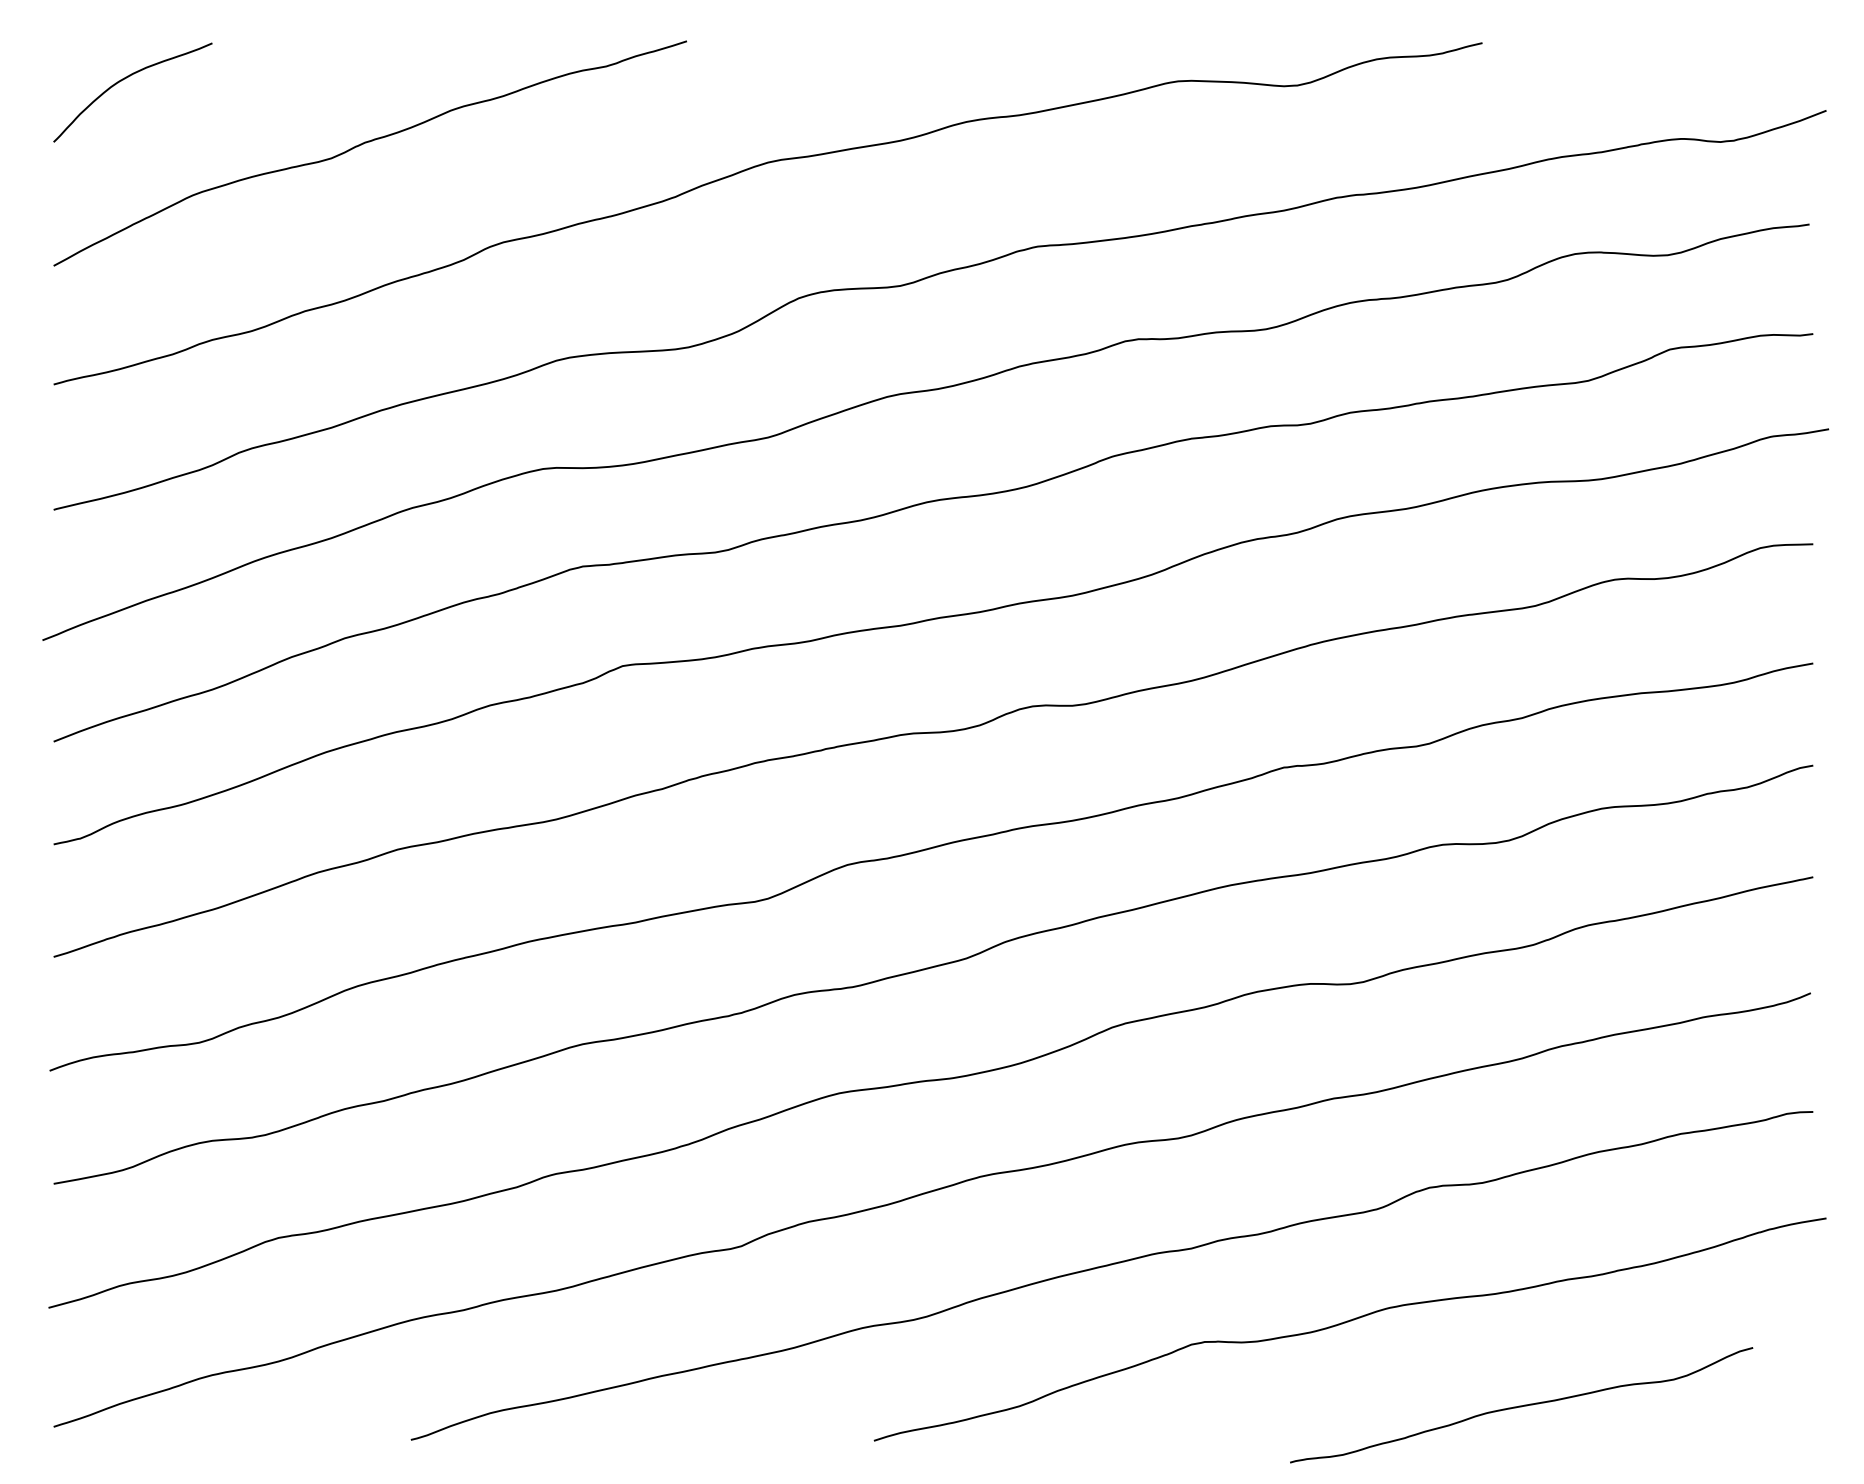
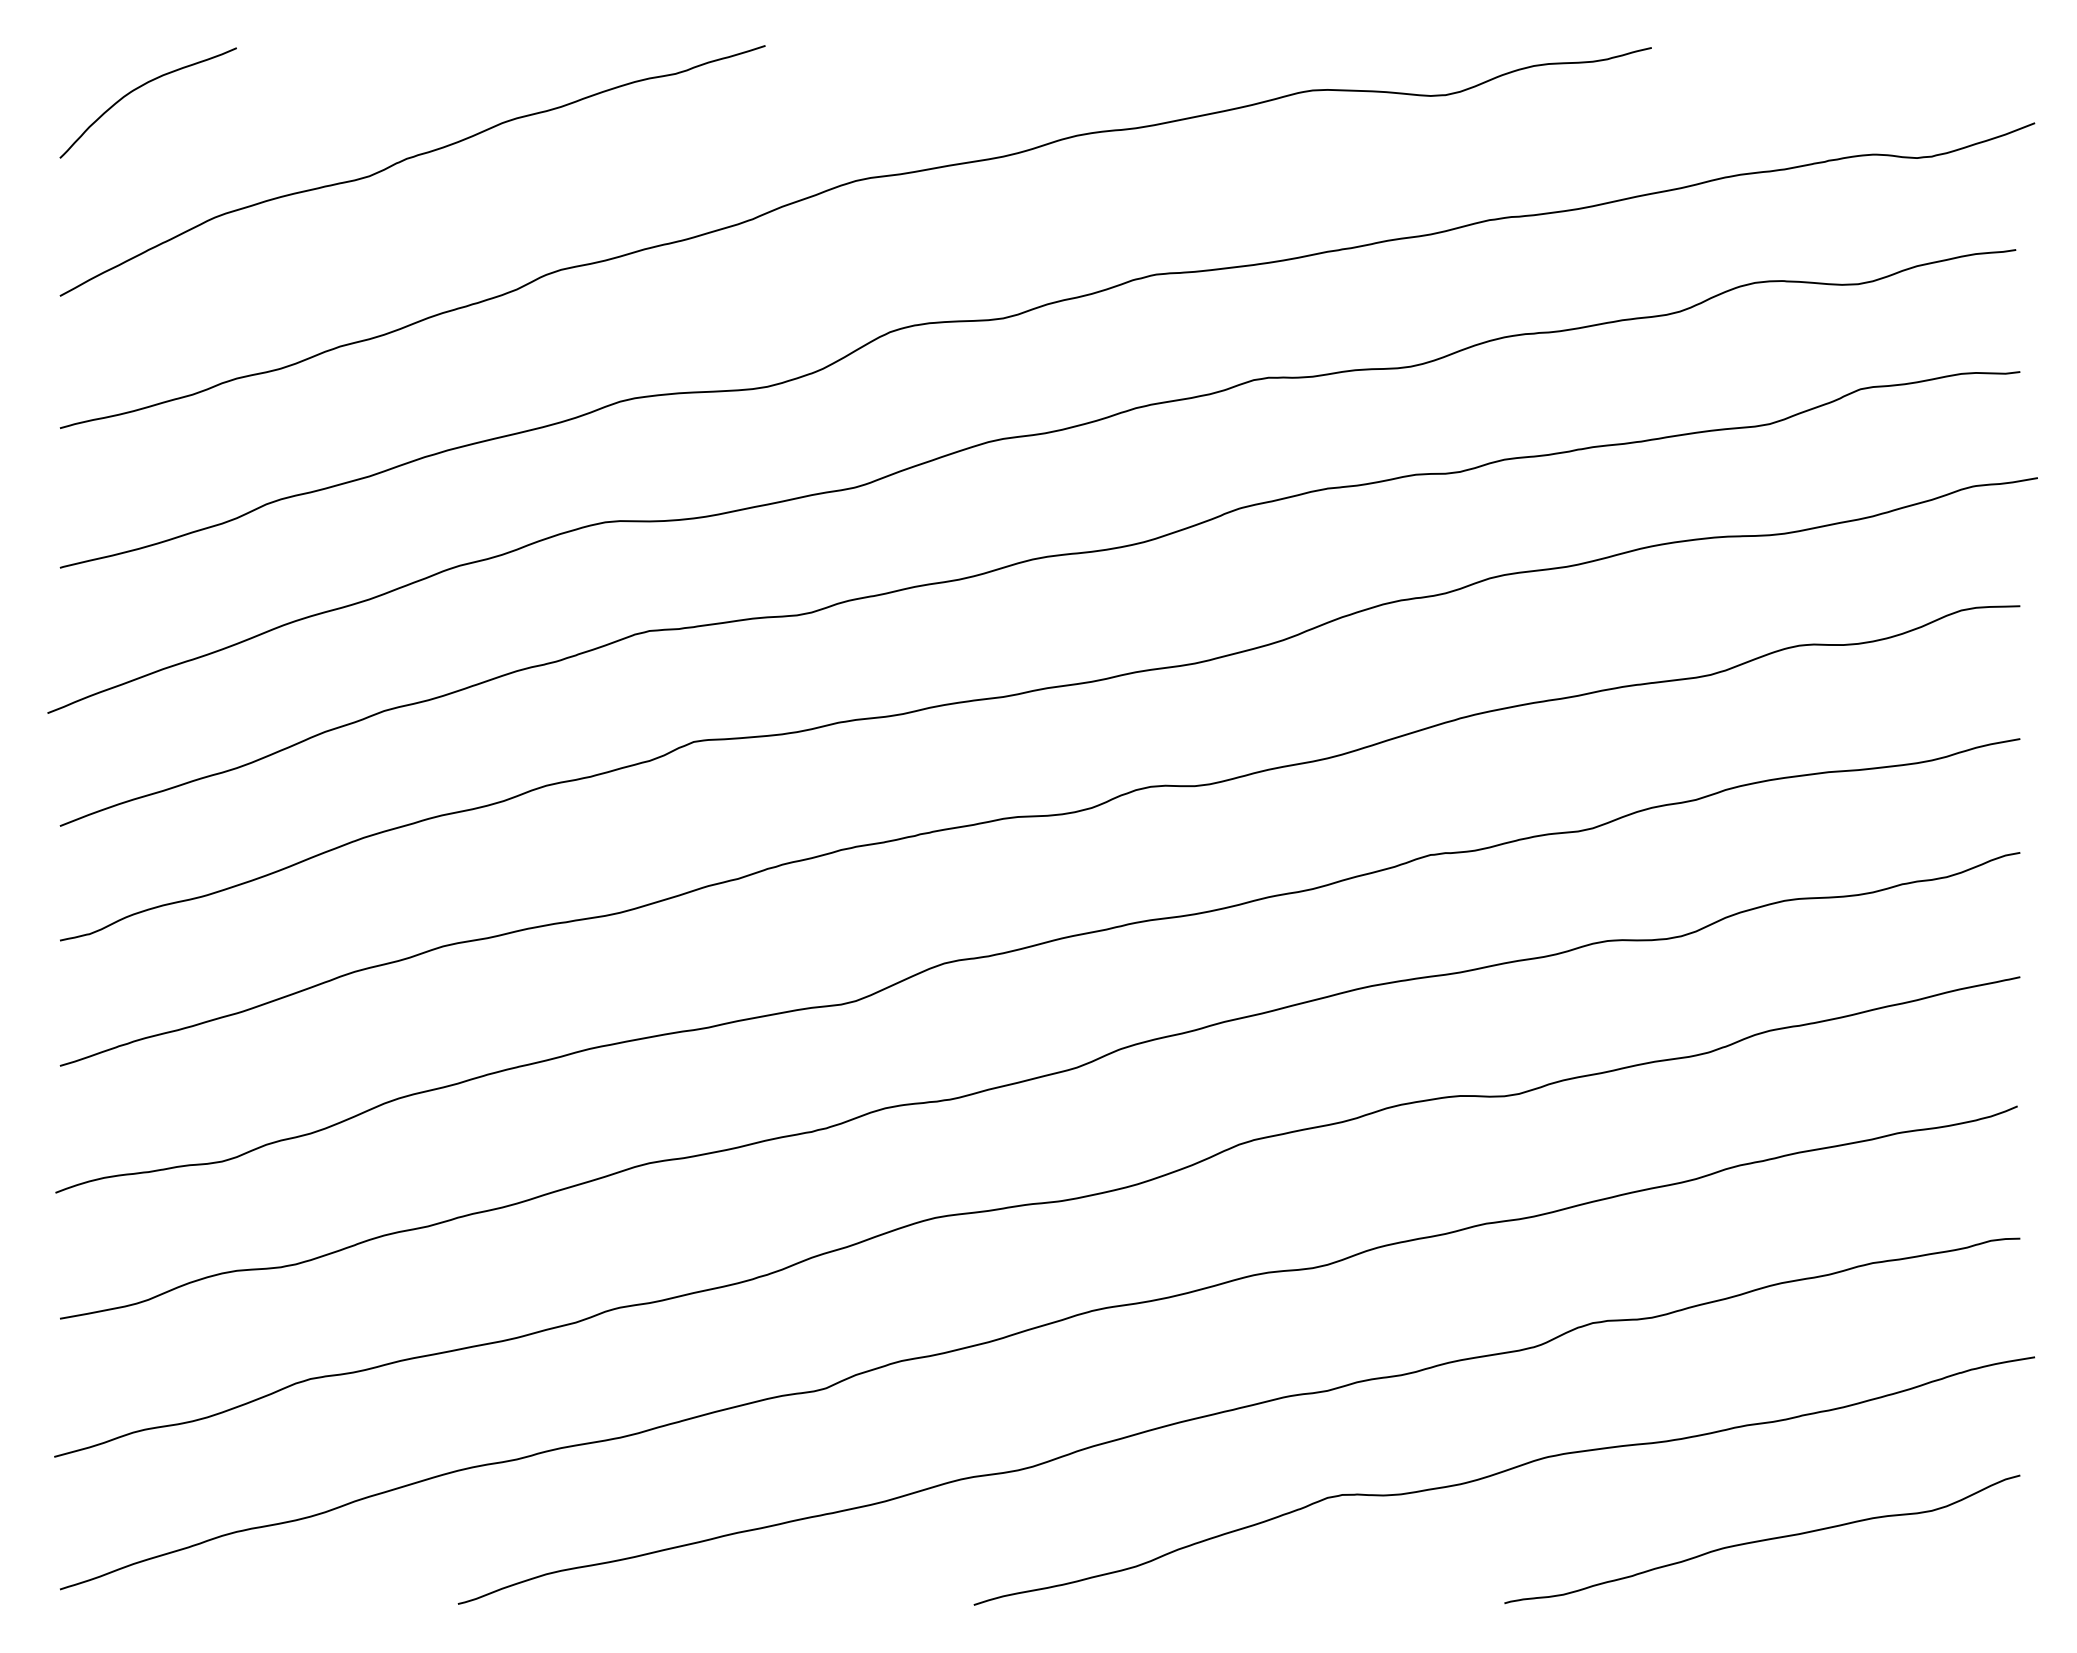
curve: (1521, 1405) -> (1762, 1539), moved

